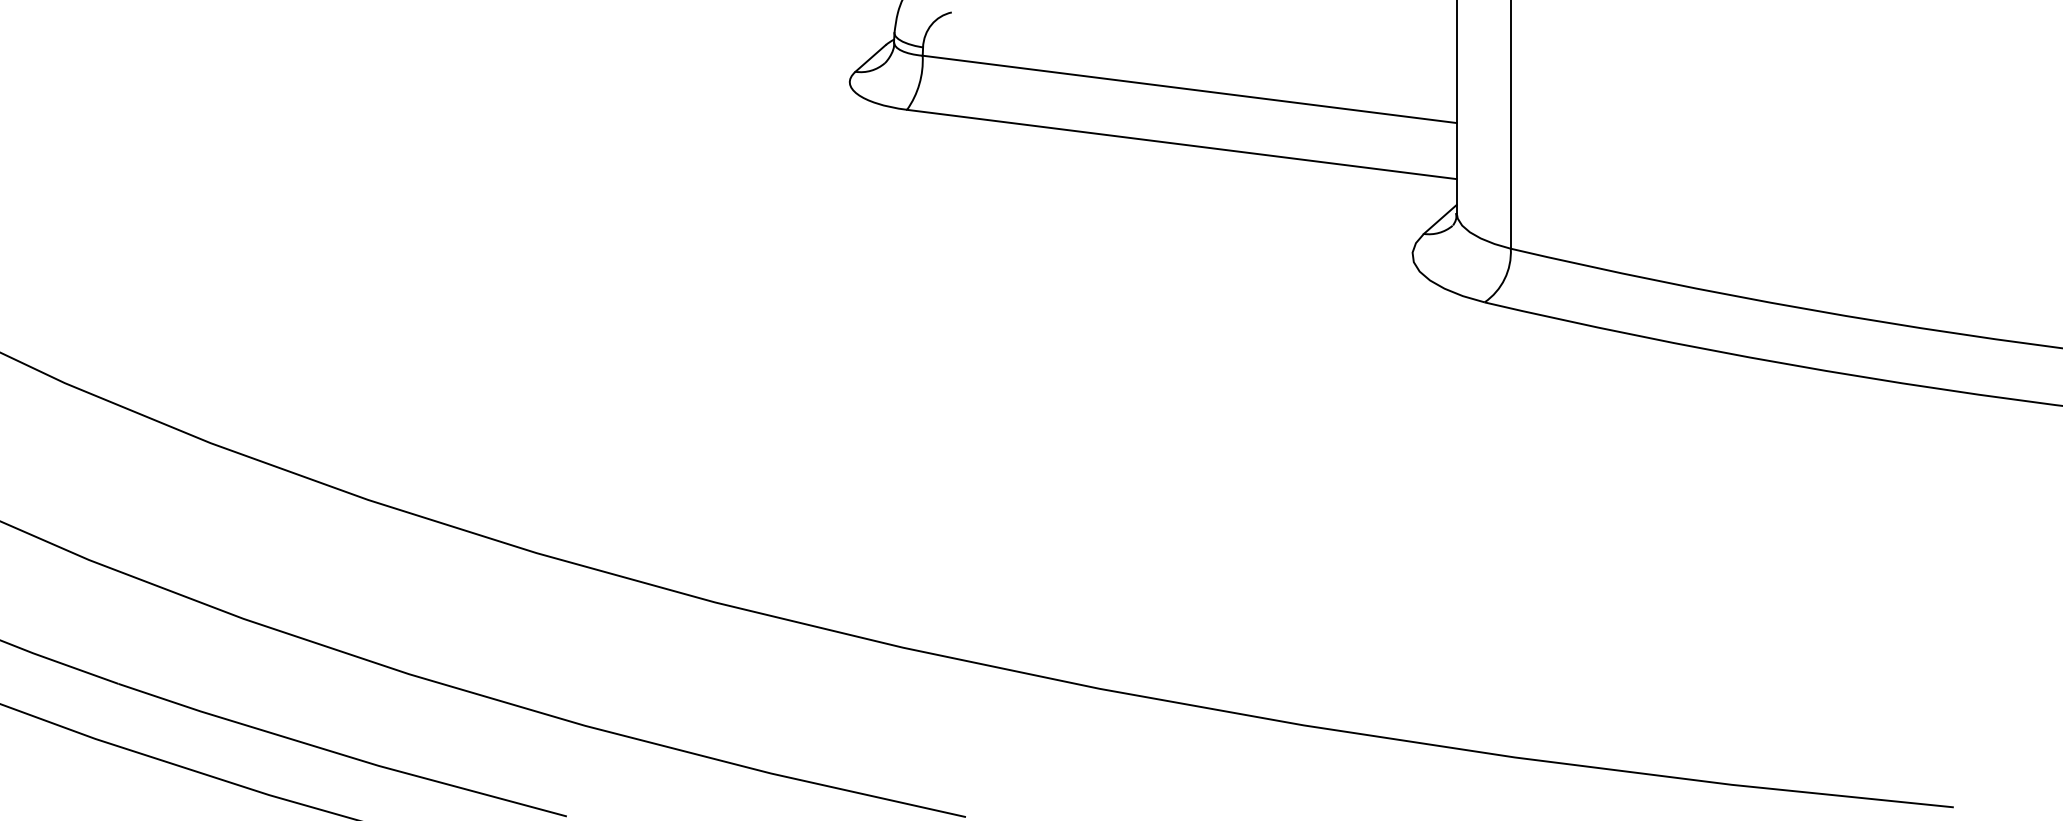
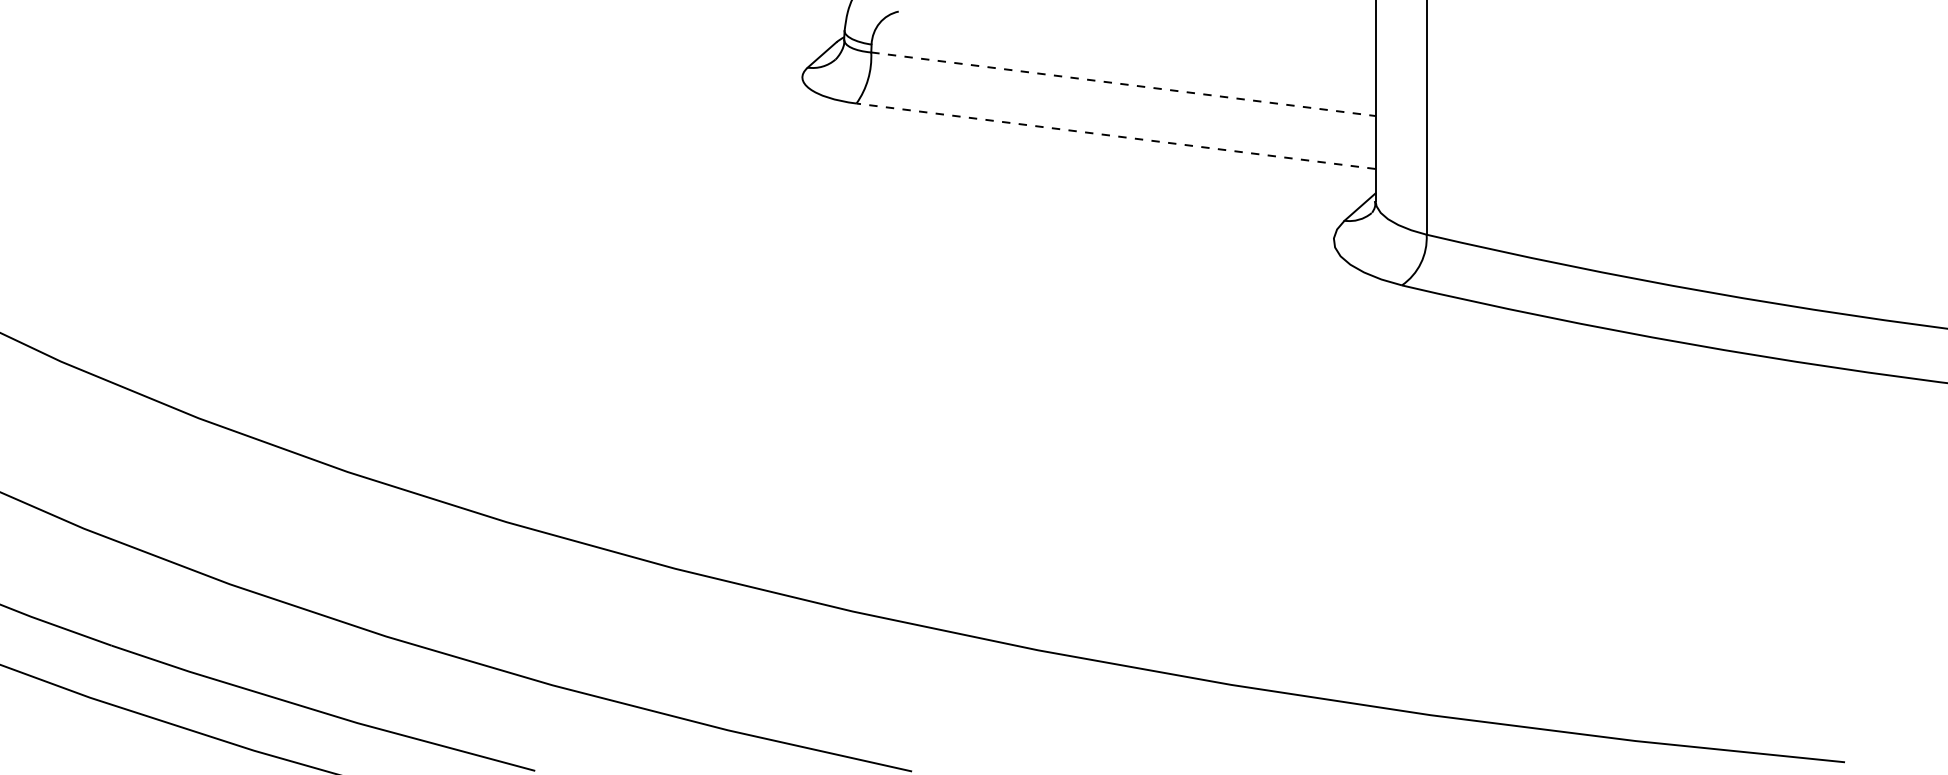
line: (1190, 89) -> (1124, 84), solid -> dashed
line: (1181, 144) -> (1115, 136), solid -> dashed

